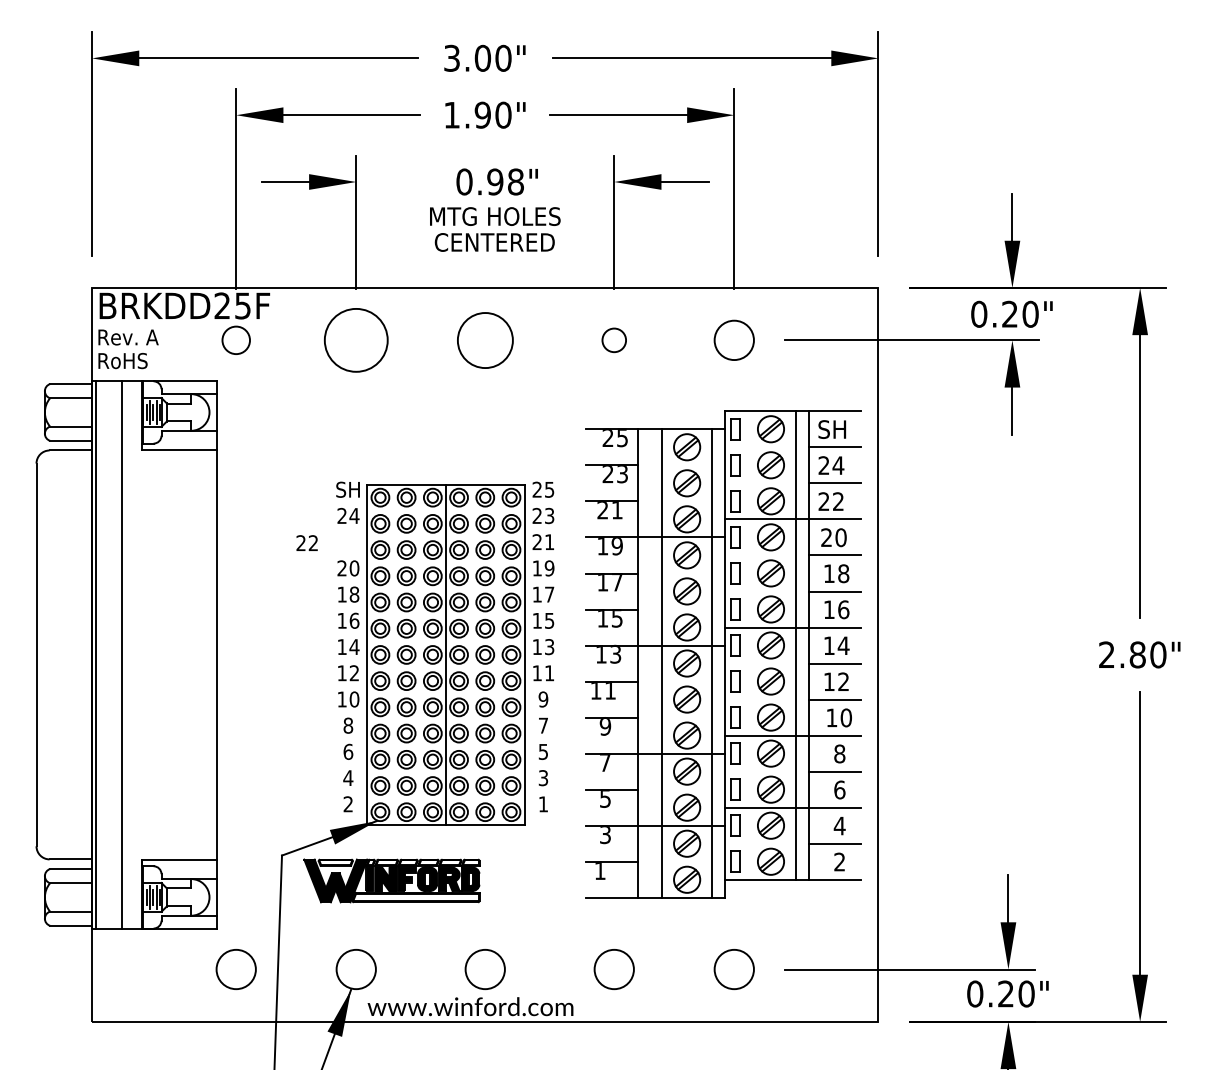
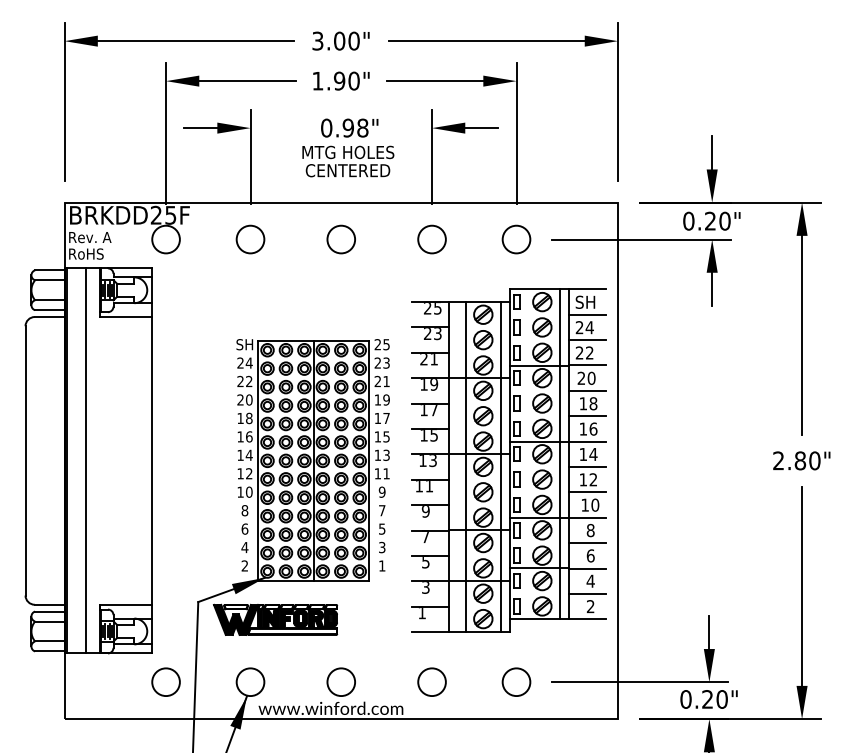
circle: (484, 339) -> (340, 238), size x0.71
circle: (235, 340) -> (165, 239), size x1.43
circle: (355, 340) -> (249, 239), size x0.62
circle: (613, 340) -> (431, 239), size x1.67
text: (306, 542) -> (244, 381), moved

